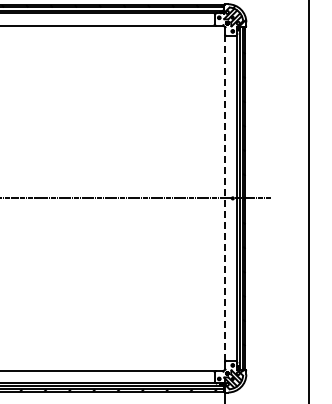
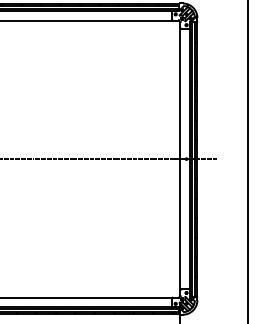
line: (225, 198) -> (180, 159), dashed -> solid

